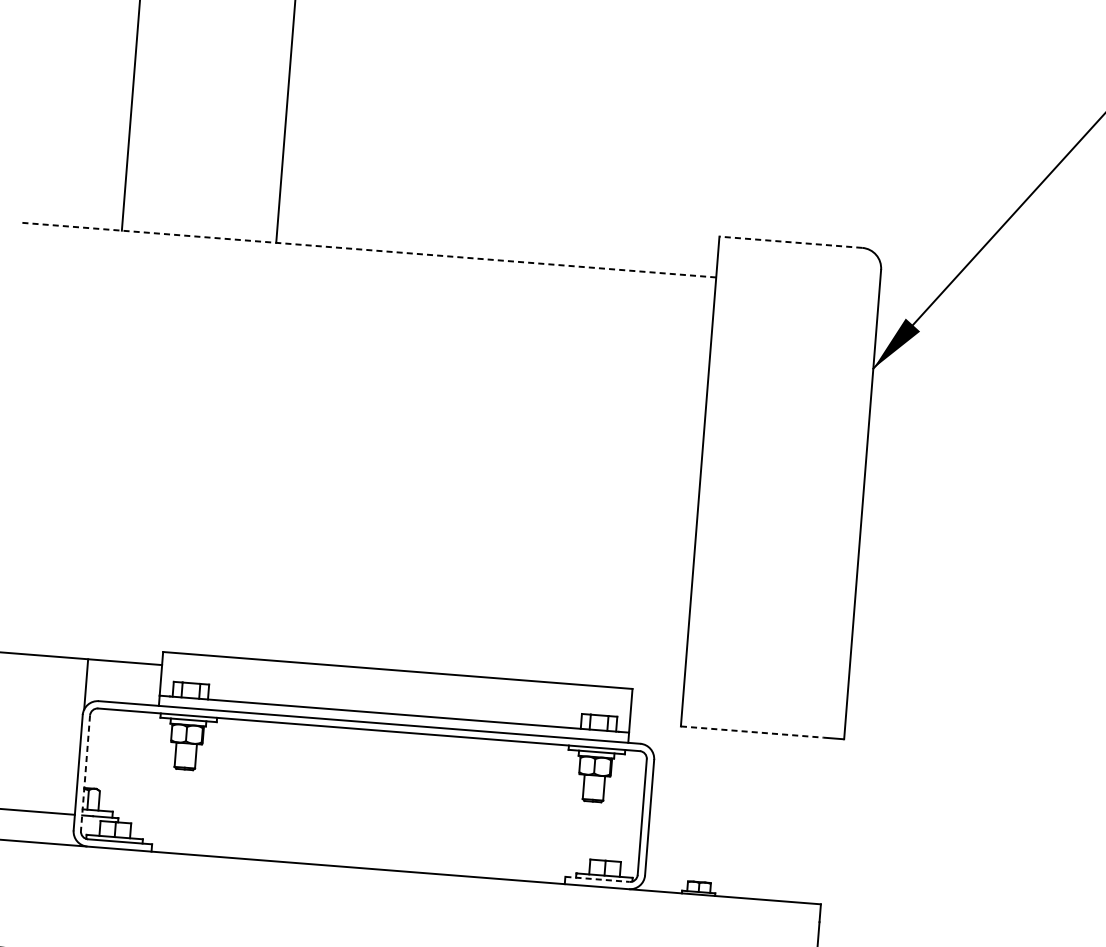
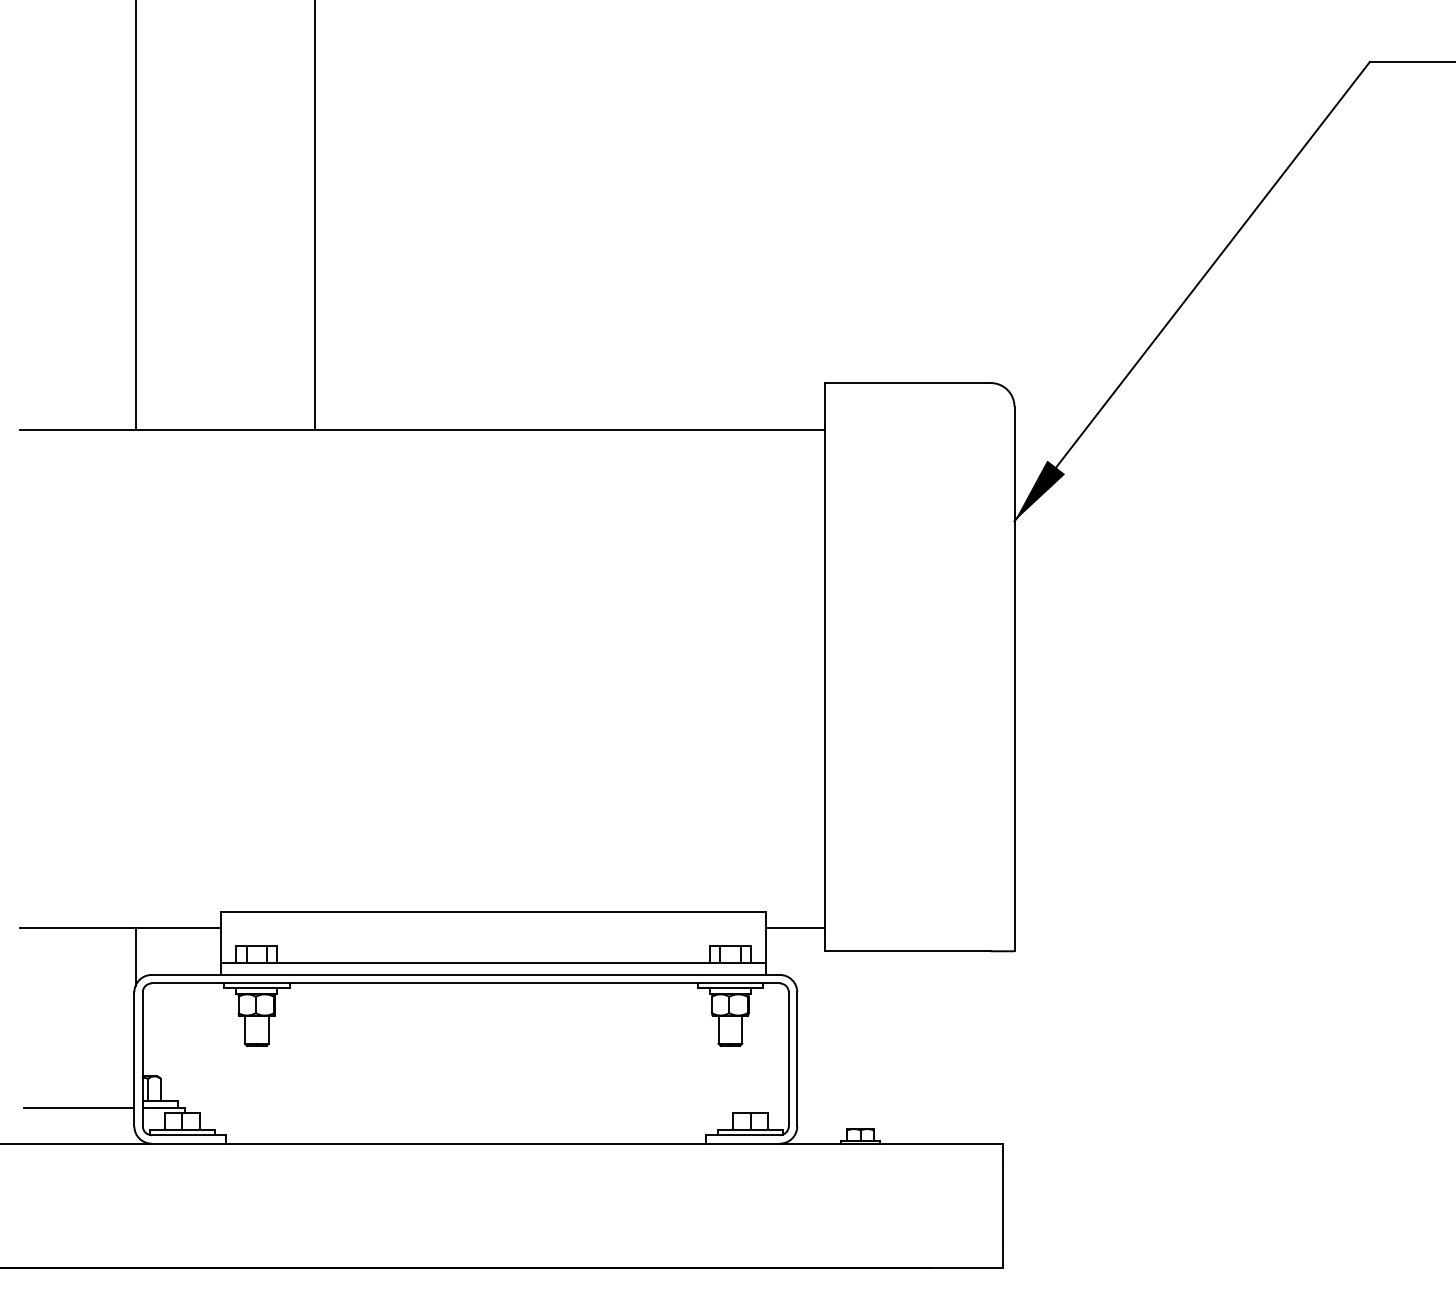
line: (790, 242) -> (907, 383), dashed -> solid
line: (369, 250) -> (422, 430), dashed -> solid
line: (657, 703) -> (795, 927), added
line: (751, 732) -> (907, 951), dashed -> solid
line: (85, 773) -> (142, 1059), dashed -> solid
line: (598, 879) -> (743, 1135), dashed -> solid

